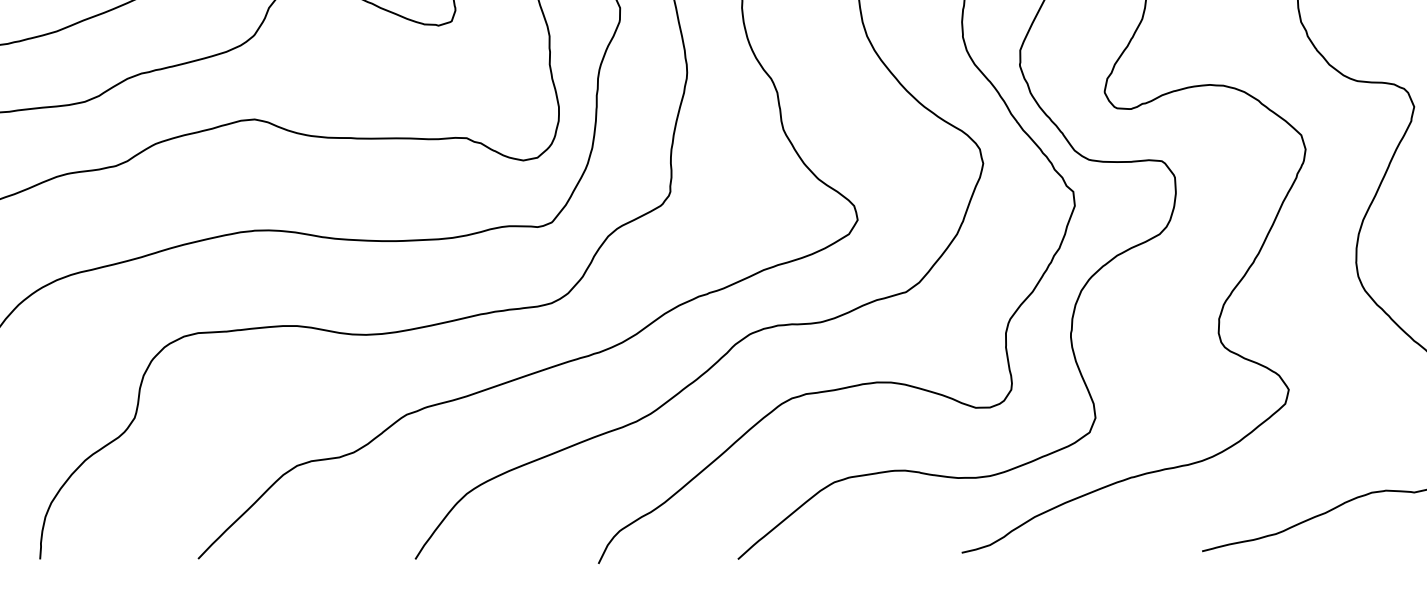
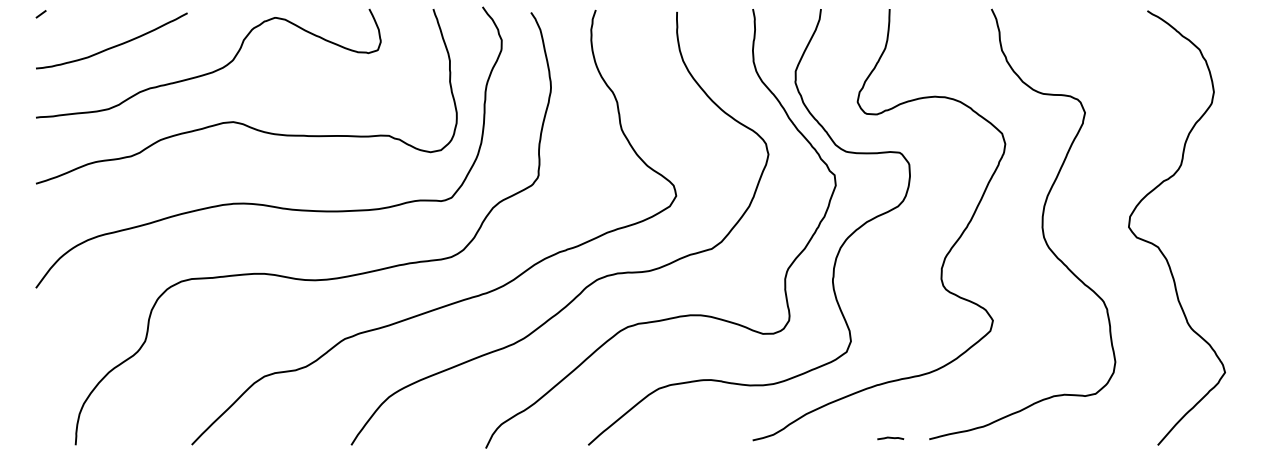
curve: (1149, 550) -> (890, 438), added

